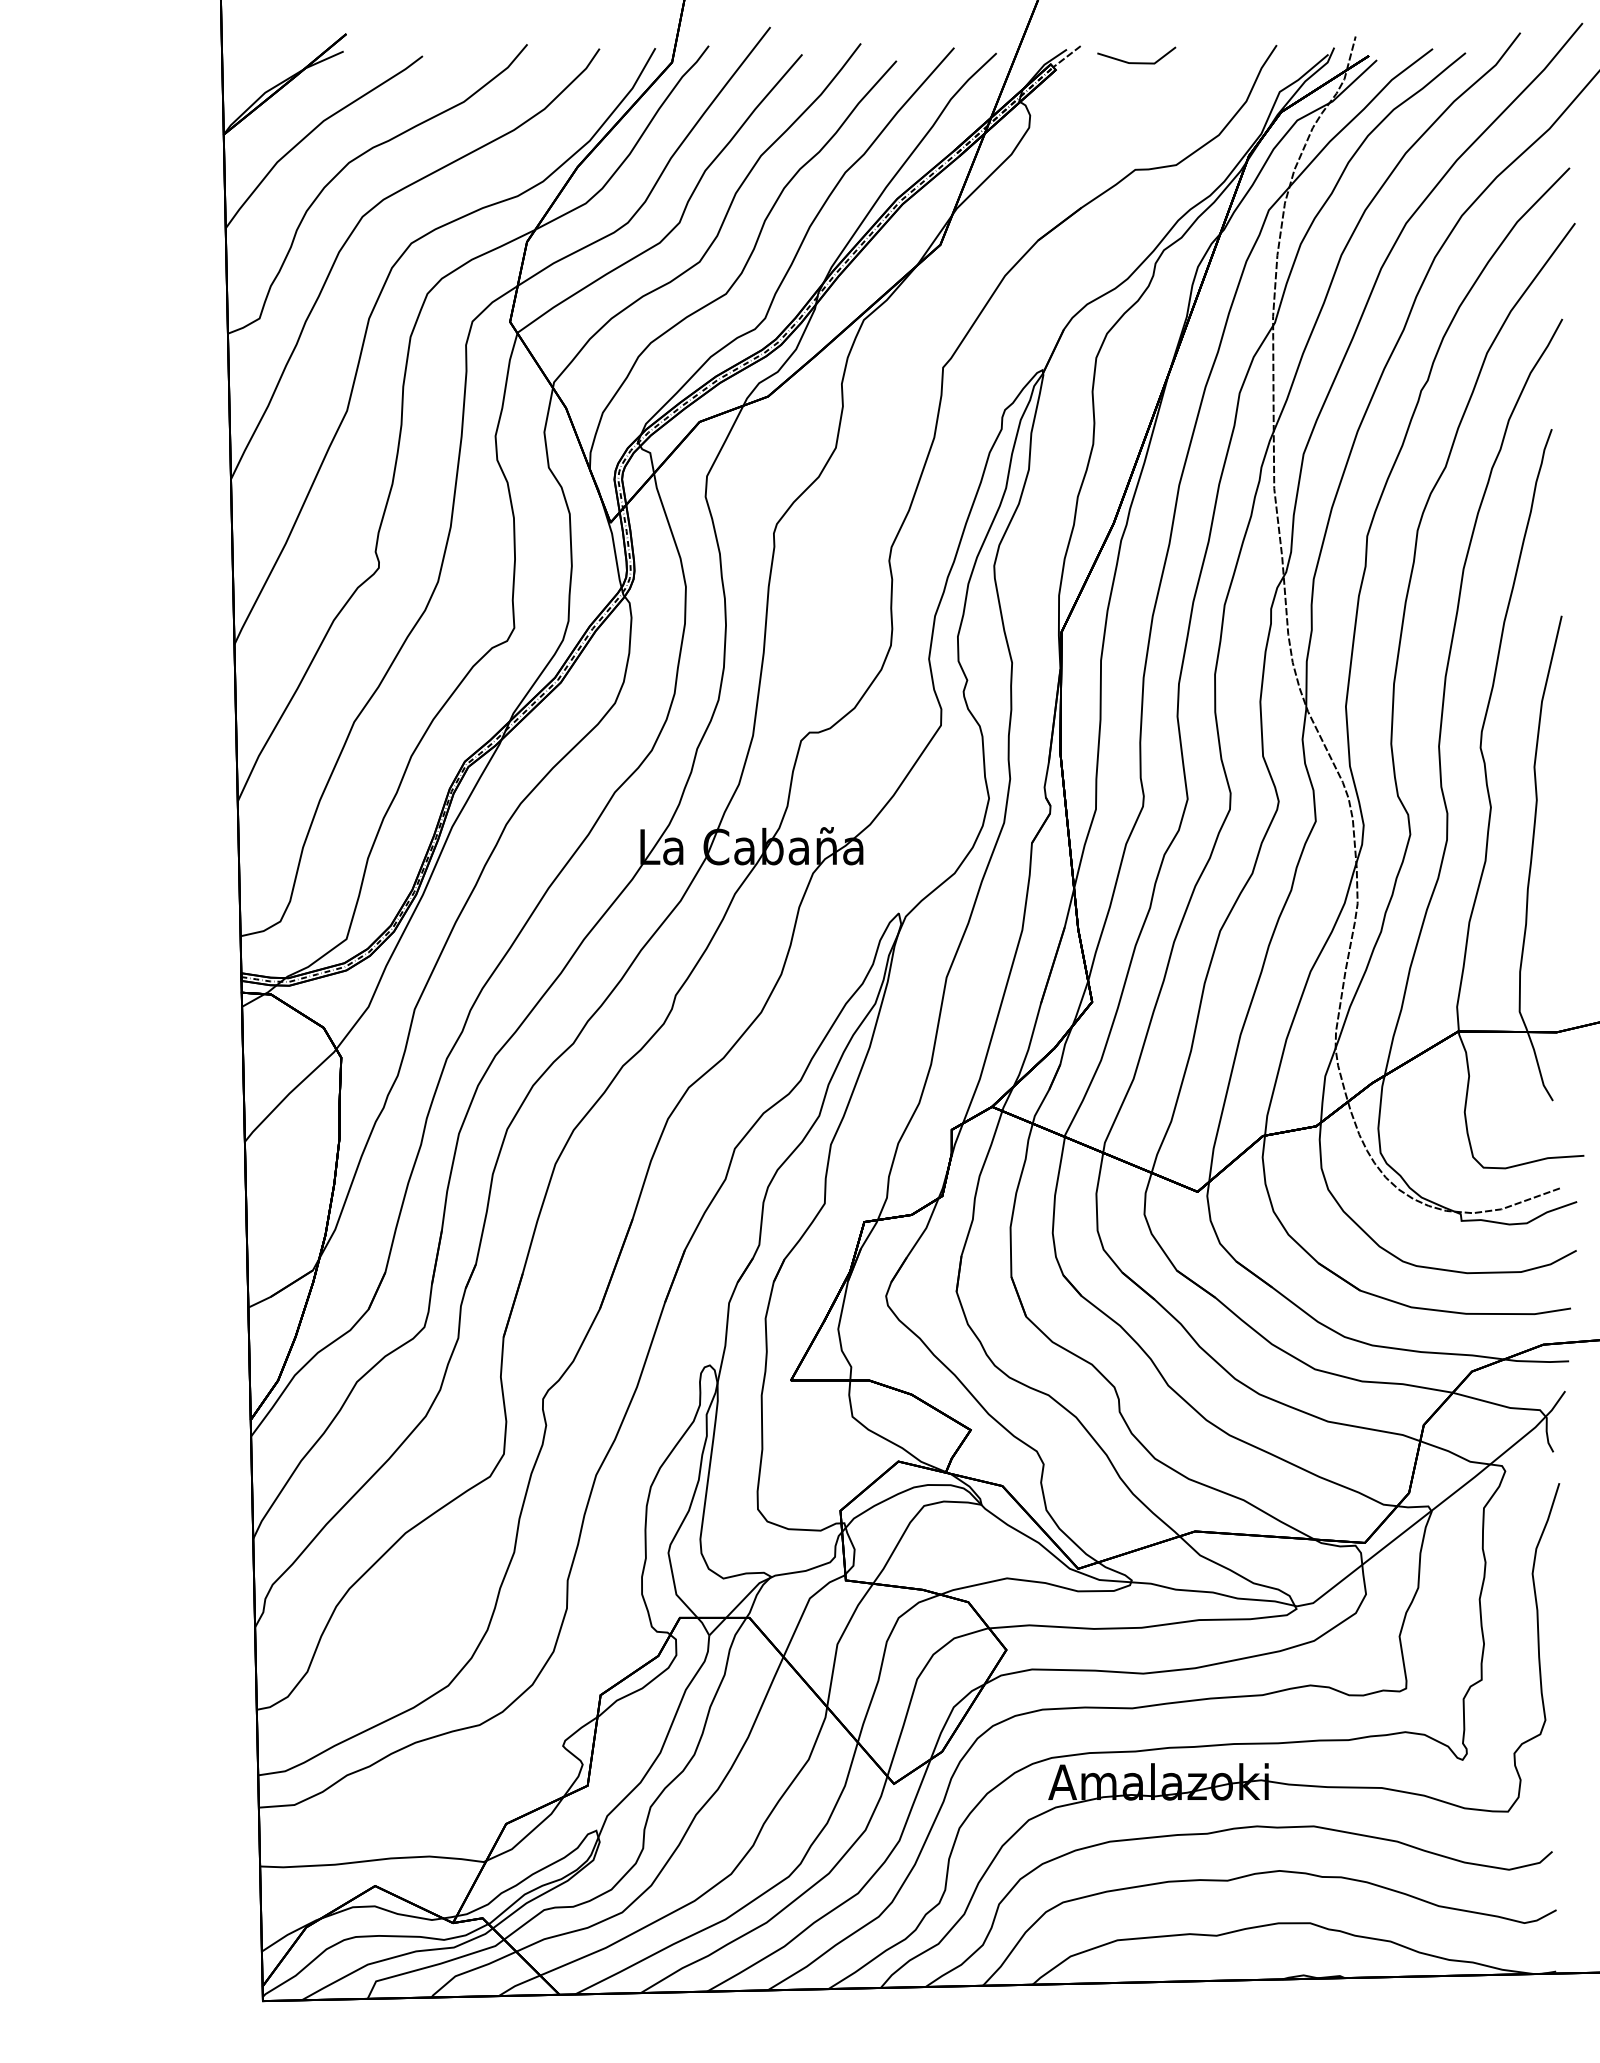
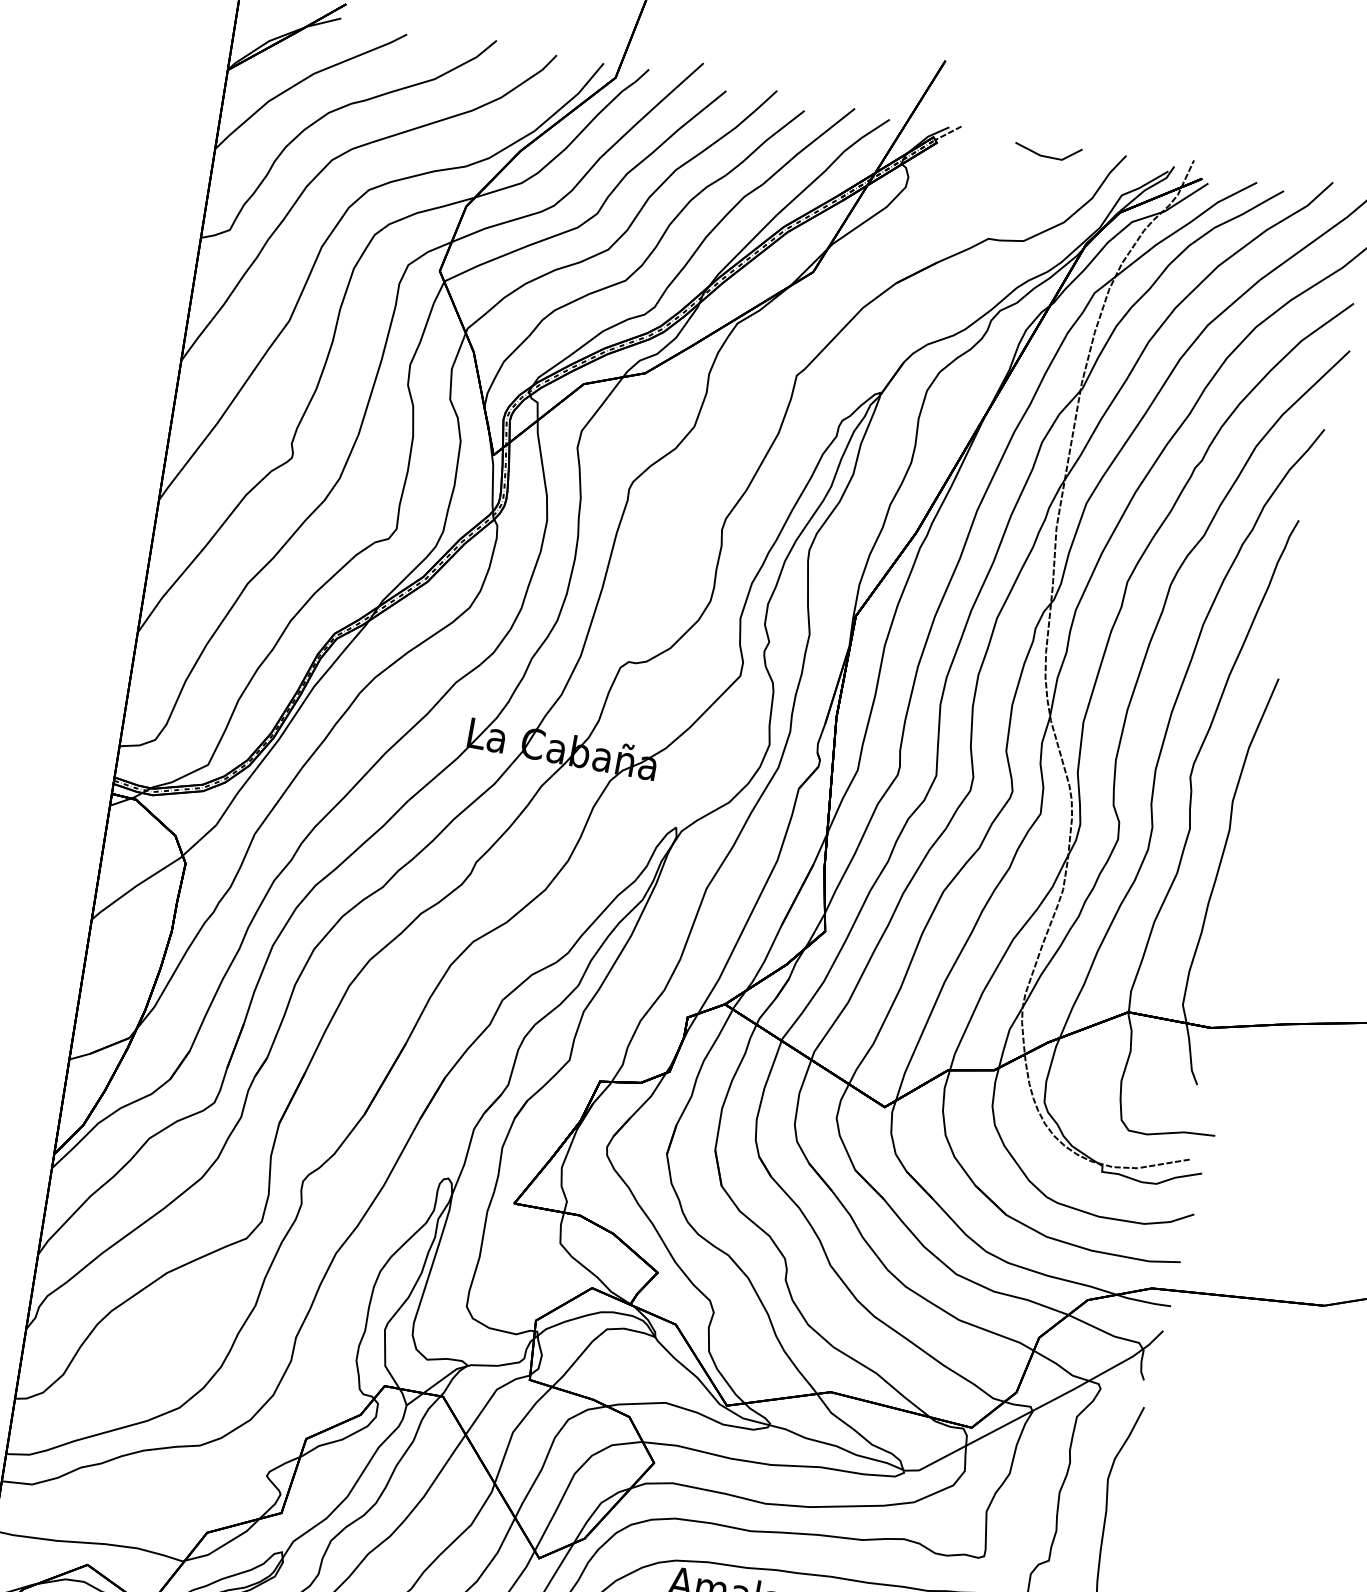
line: (1136, 62) -> (1047, 156), moved

